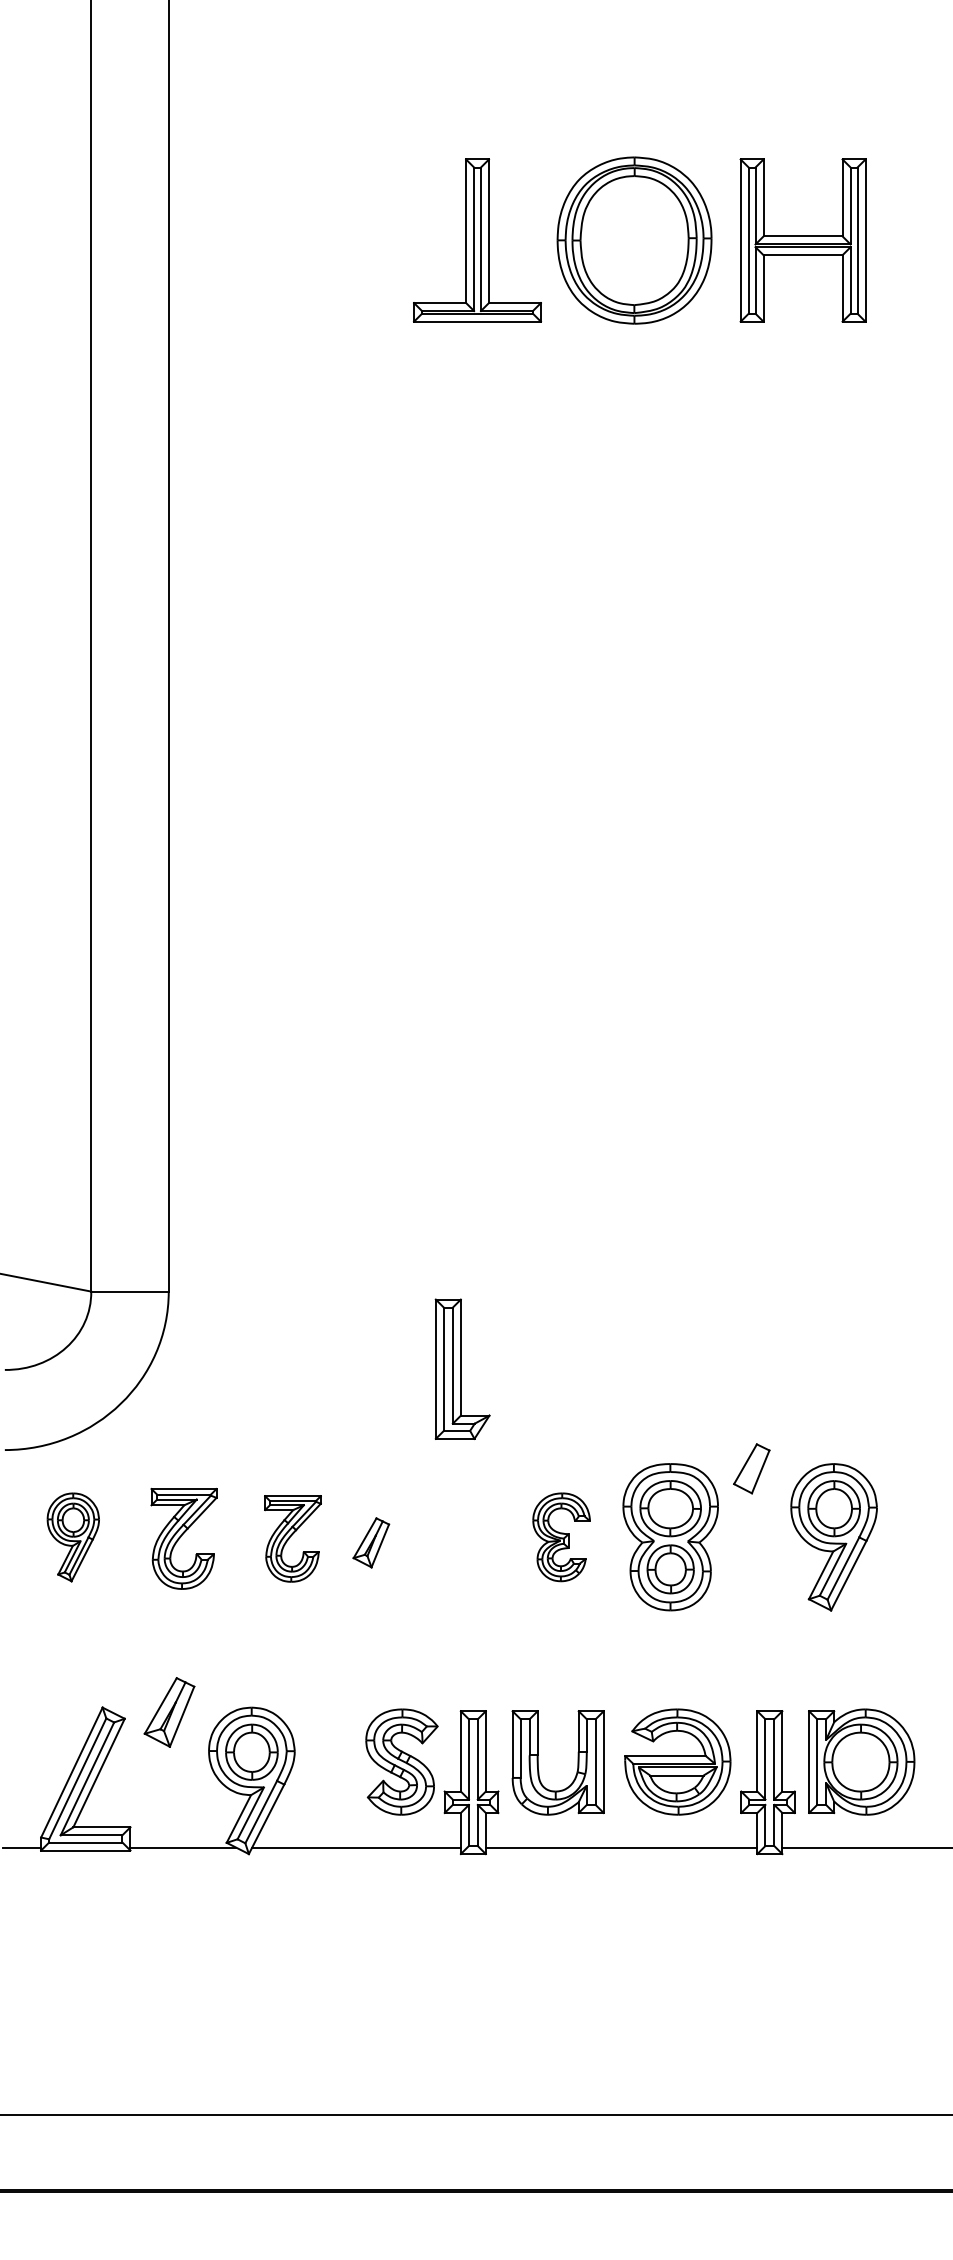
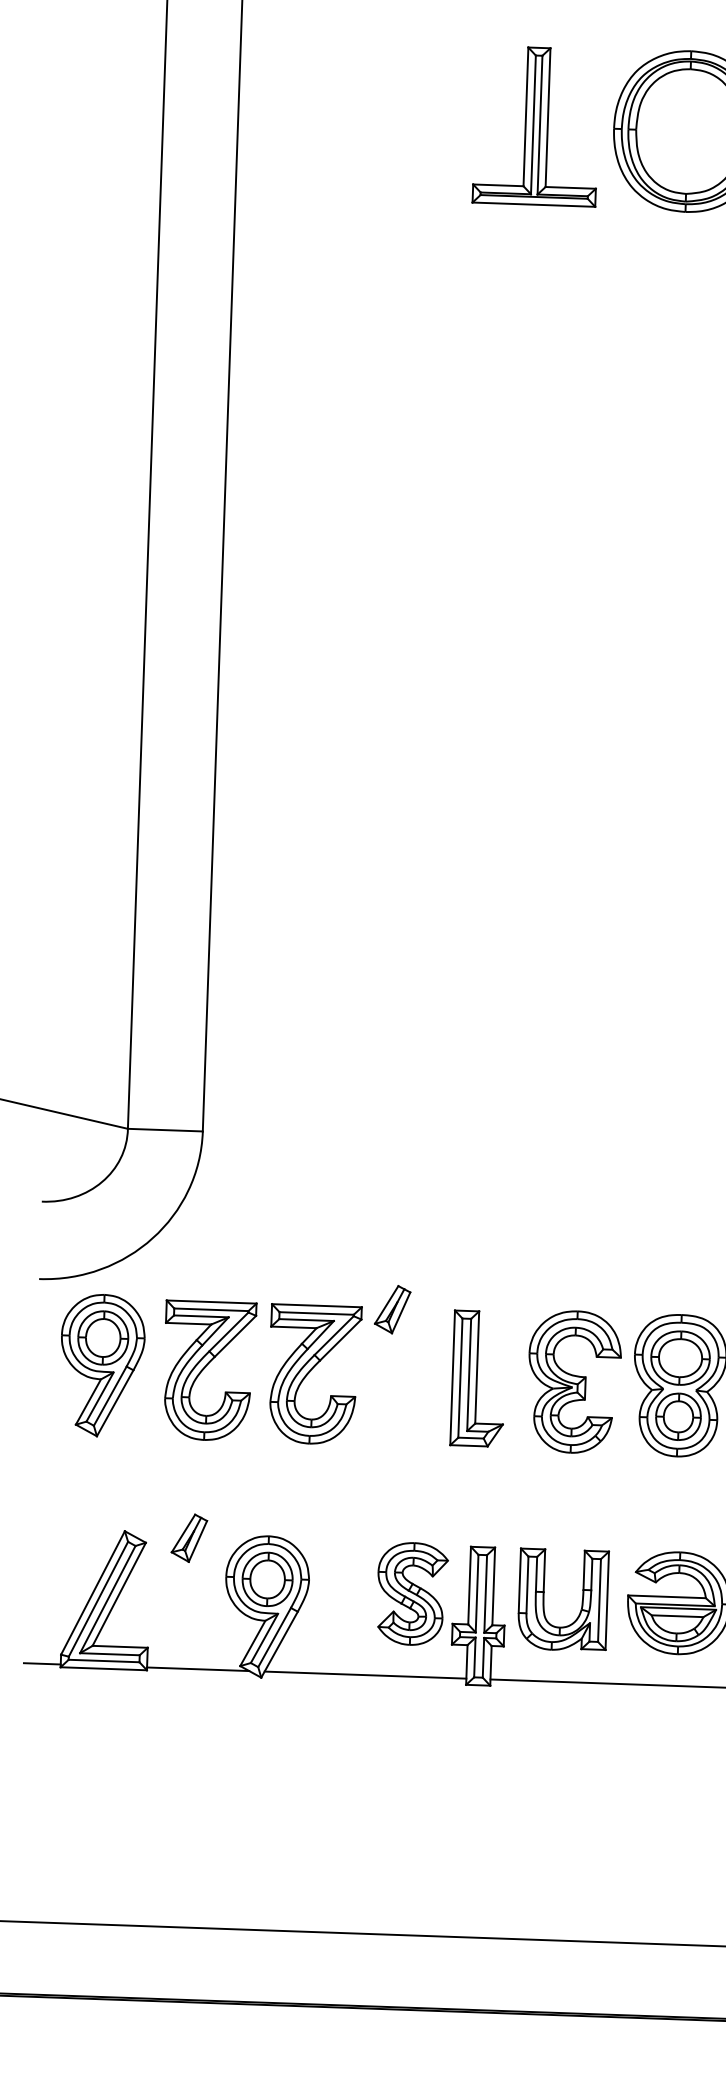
part: (462, 1368) -> (478, 1378), moved
part: (73, 1537) -> (102, 1365), size x1.67
part: (561, 1537) -> (574, 1382), size x1.67
part: (183, 1538) -> (208, 1370), size x1.43
part: (292, 1538) -> (314, 1374), size x1.67
part: (371, 1542) -> (392, 1309), moved
part: (169, 1712) -> (189, 1538), size x0.71

